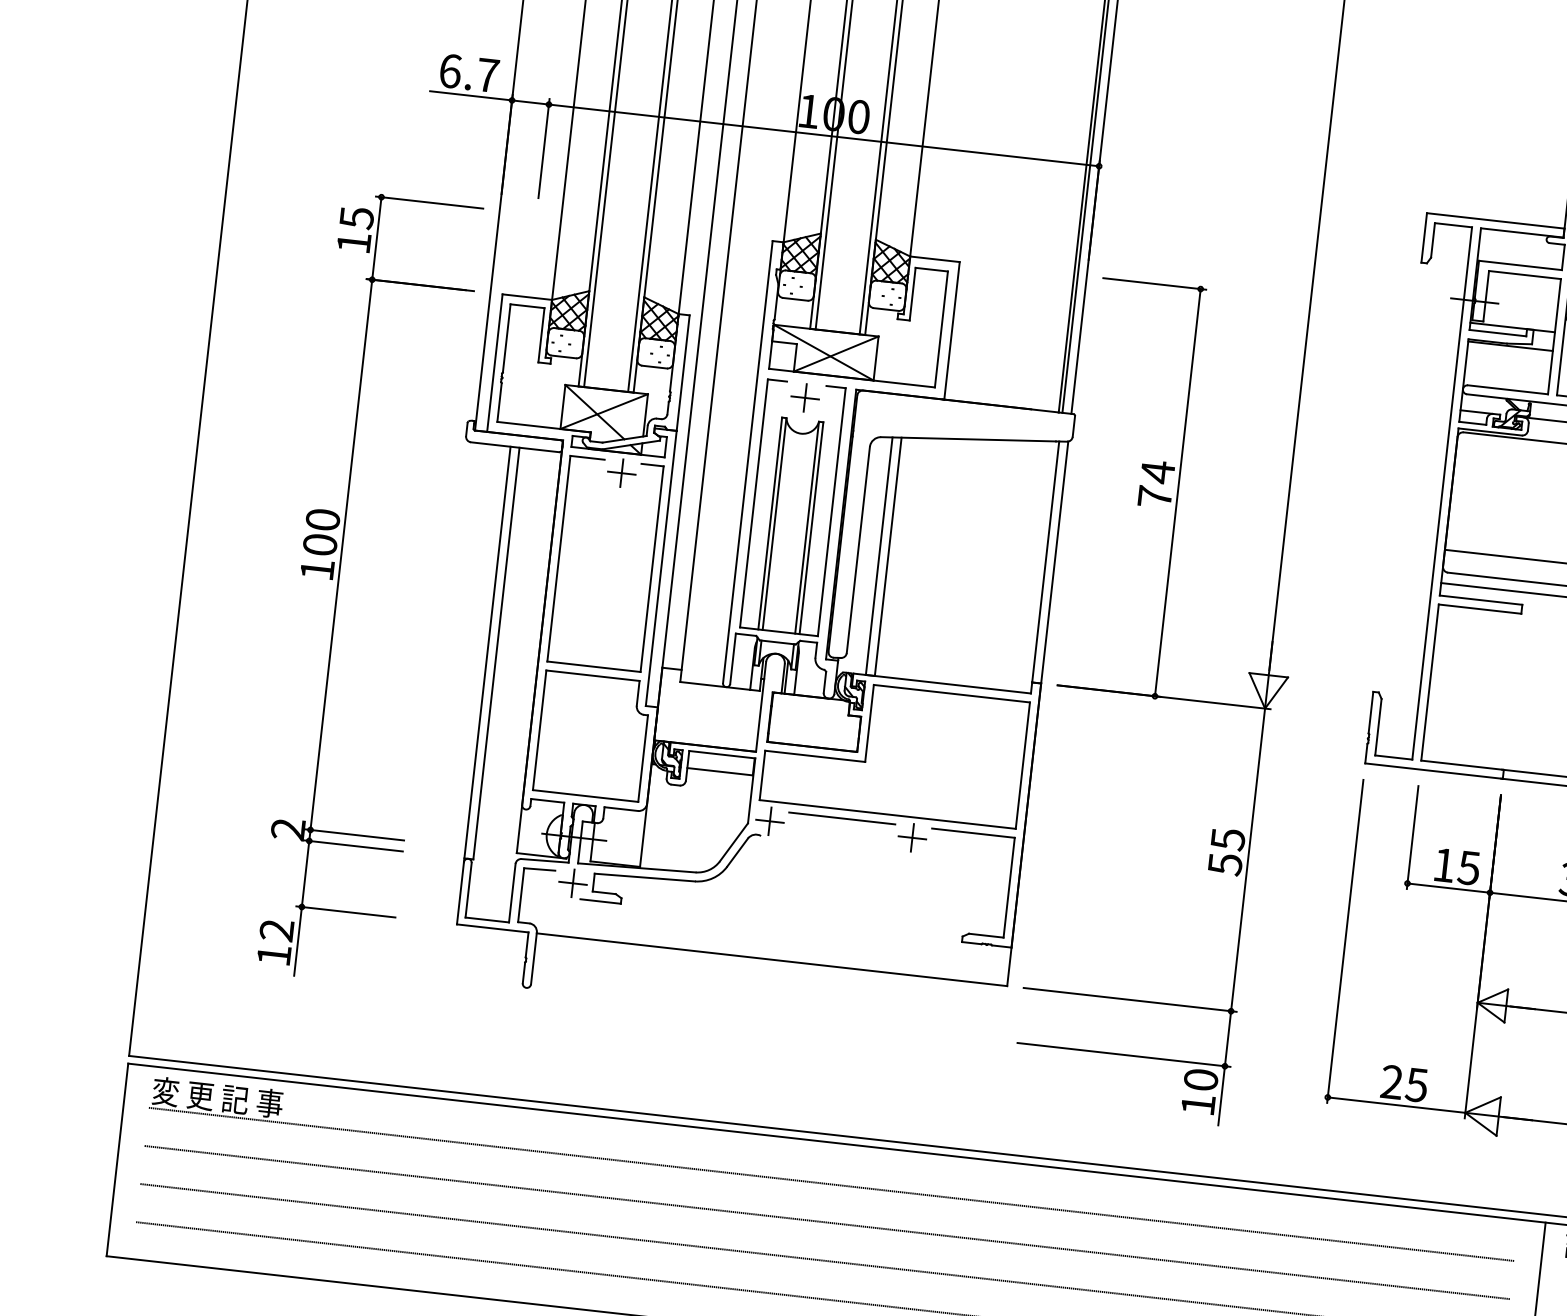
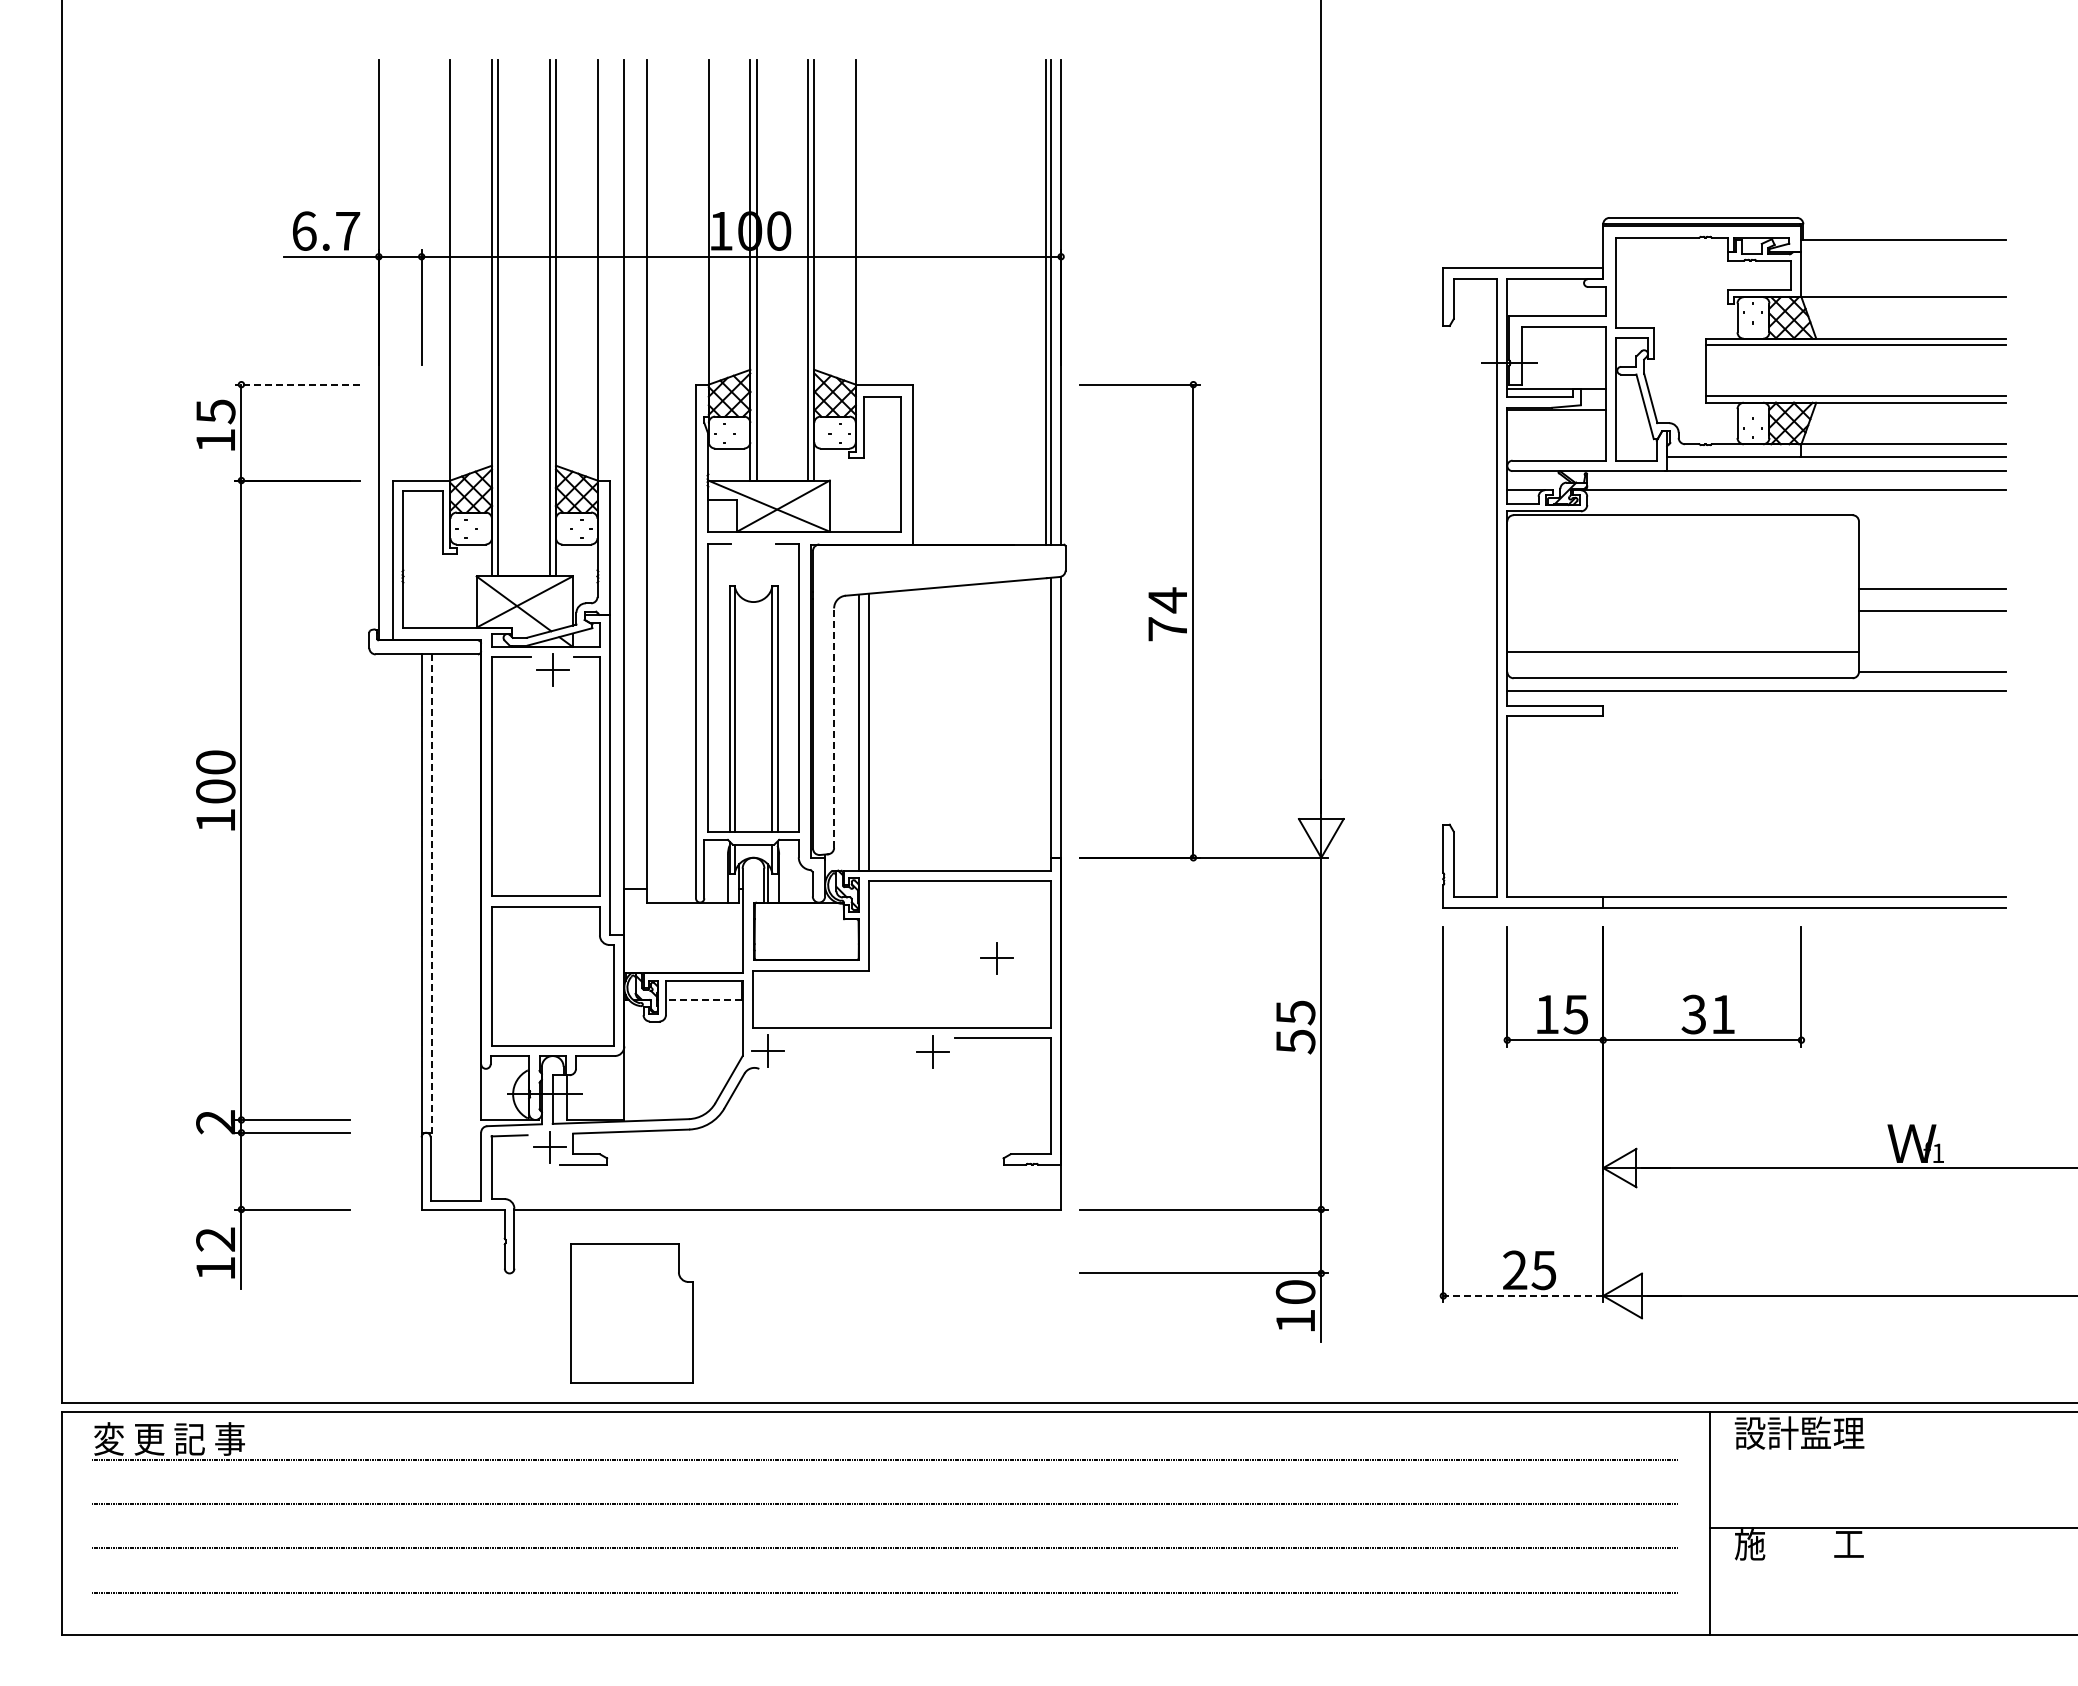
line: (428, 202) -> (296, 384), solid -> dashed
part: (805, 397) -> (996, 958), moved
line: (858, 550) -> (834, 728), solid -> dashed
line: (496, 654) -> (432, 894), solid -> dashed
line: (719, 771) -> (703, 1000), solid -> dashed
line: (841, 818) -> (849, 1038), removed
part: (627, 1034) -> (631, 1313), added
line: (1396, 1104) -> (1523, 1295), solid -> dashed

